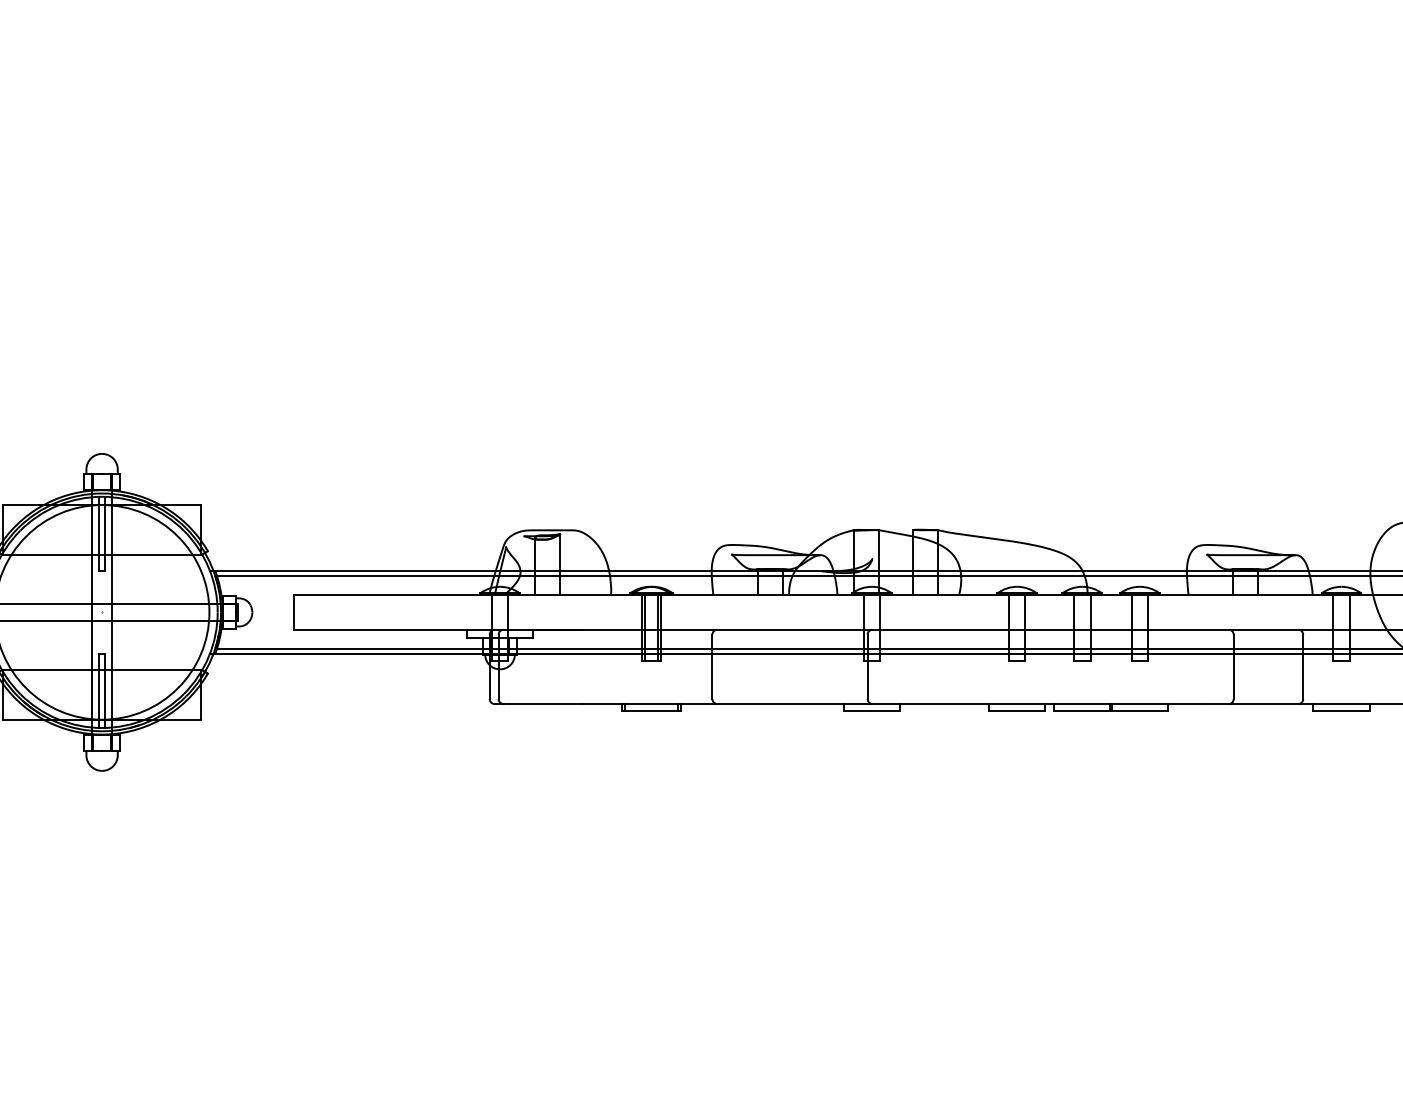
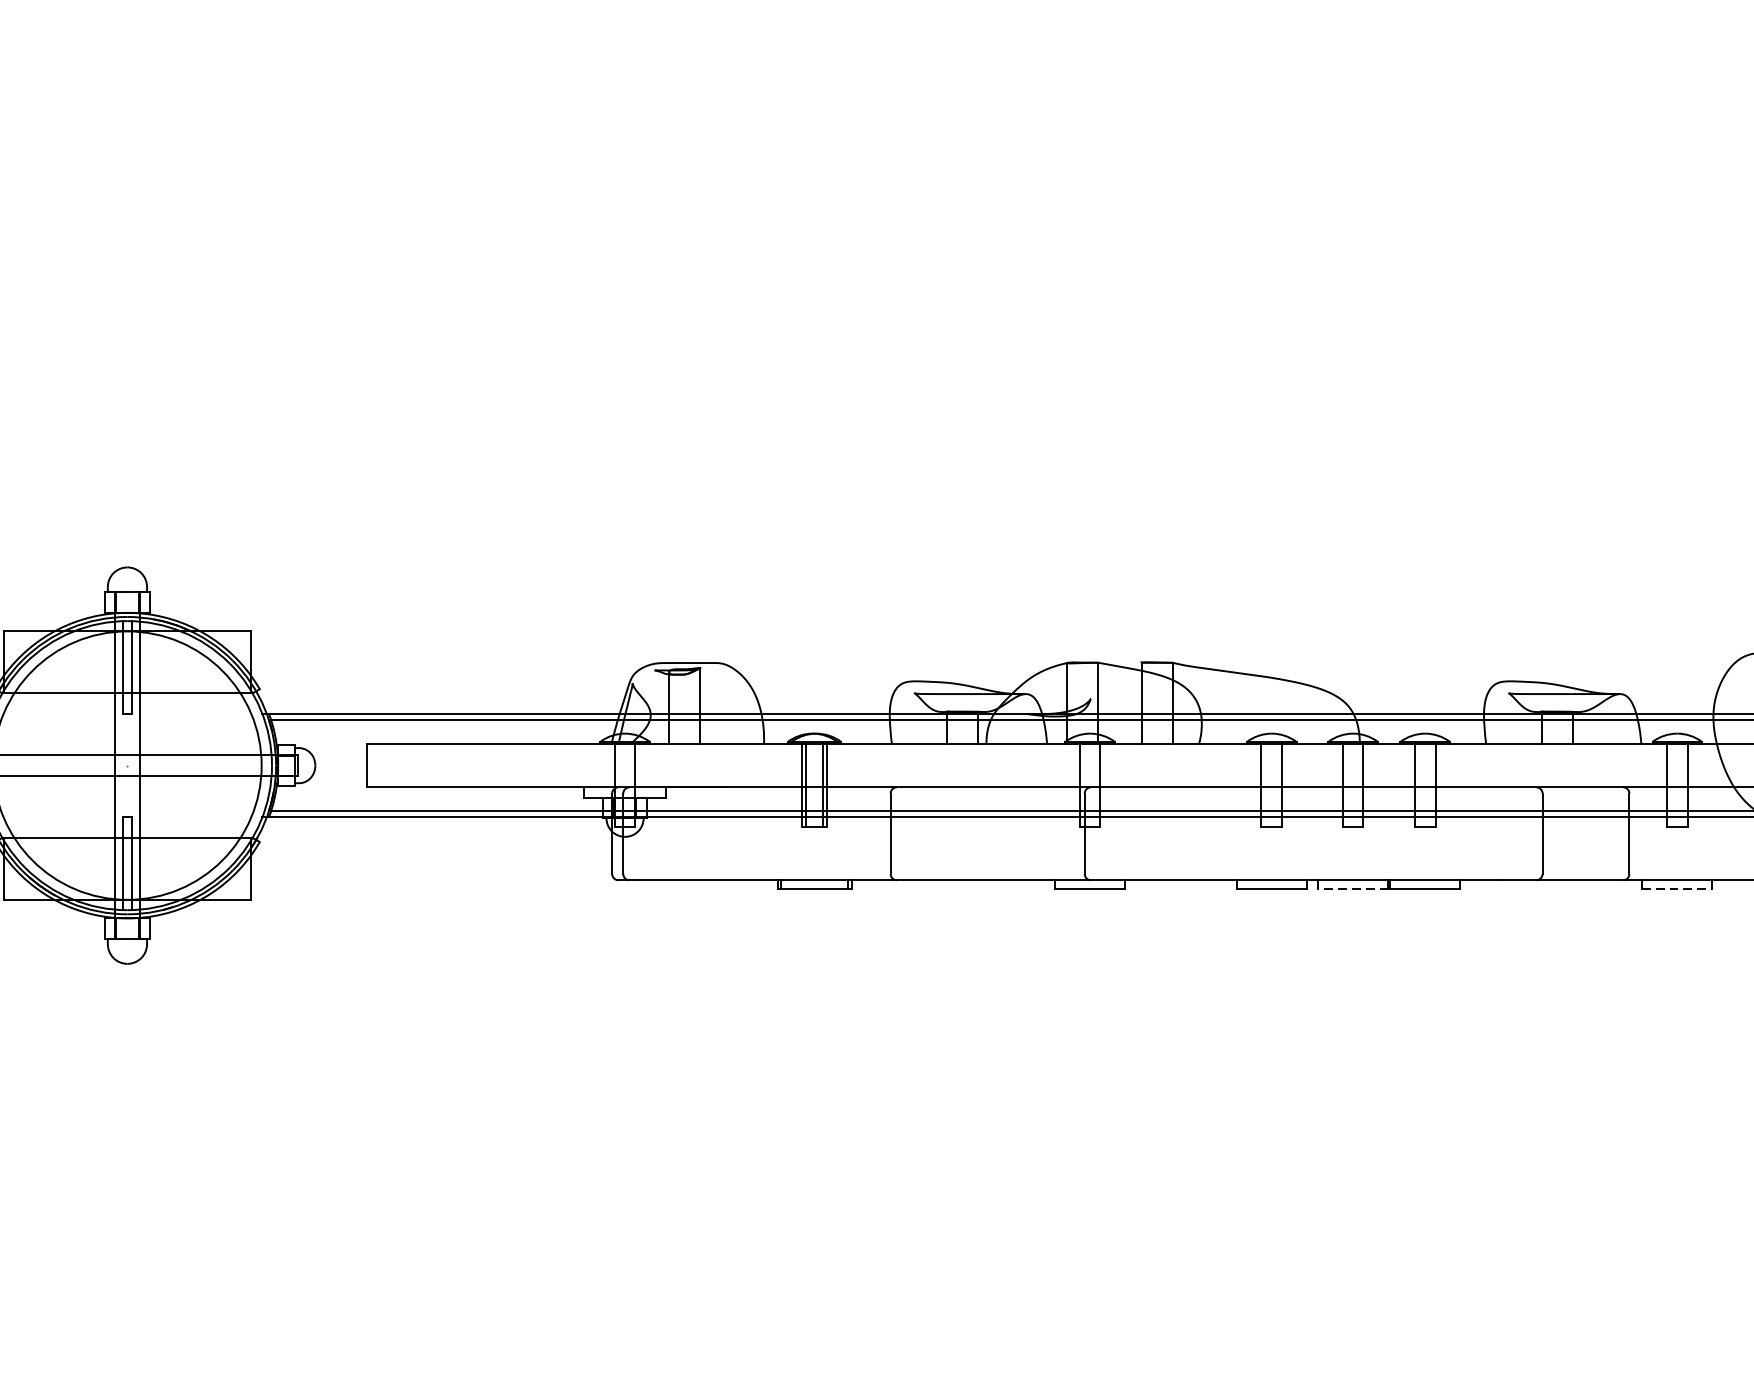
line: (1081, 710) -> (1352, 888), solid -> dashed
line: (1341, 710) -> (1677, 888), solid -> dashed

